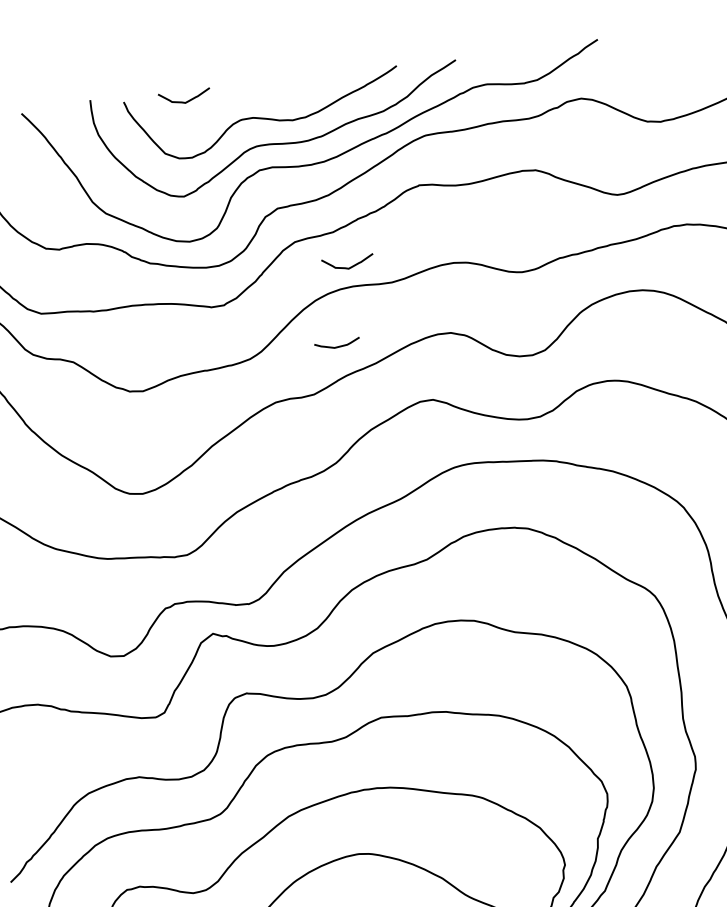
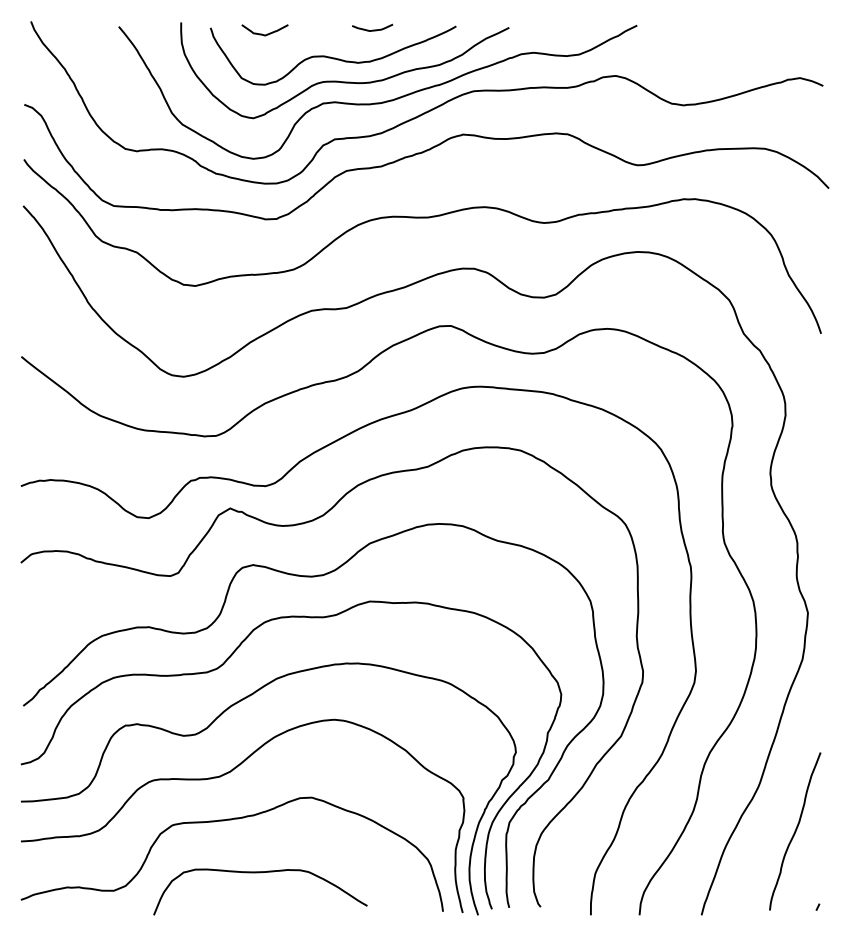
curve: (345, 266) -> (388, 198), removed
curve: (337, 345) -> (372, 29), moved

